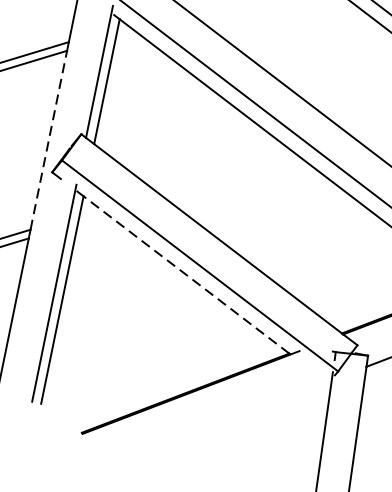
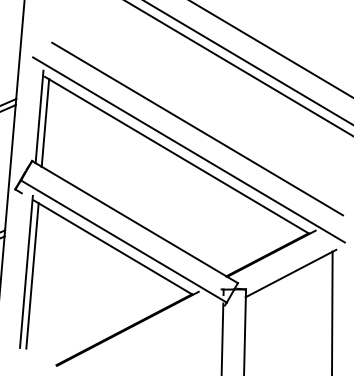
line: (49, 139) -> (10, 167), dashed -> solid
line: (185, 274) -> (114, 248), dashed -> solid

